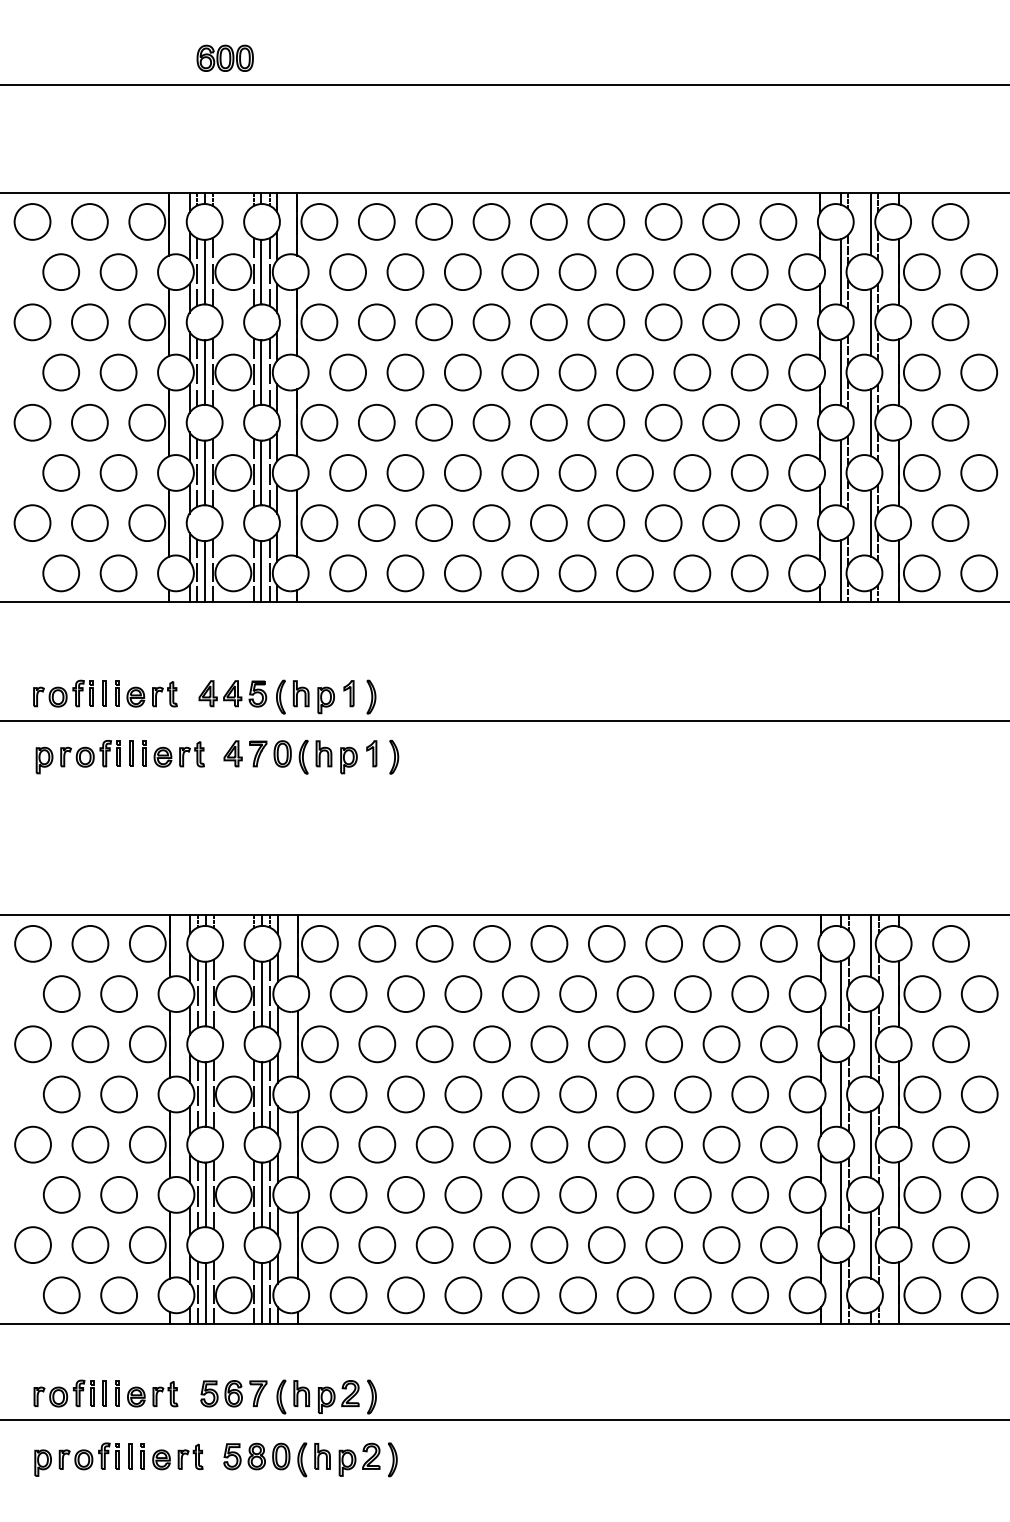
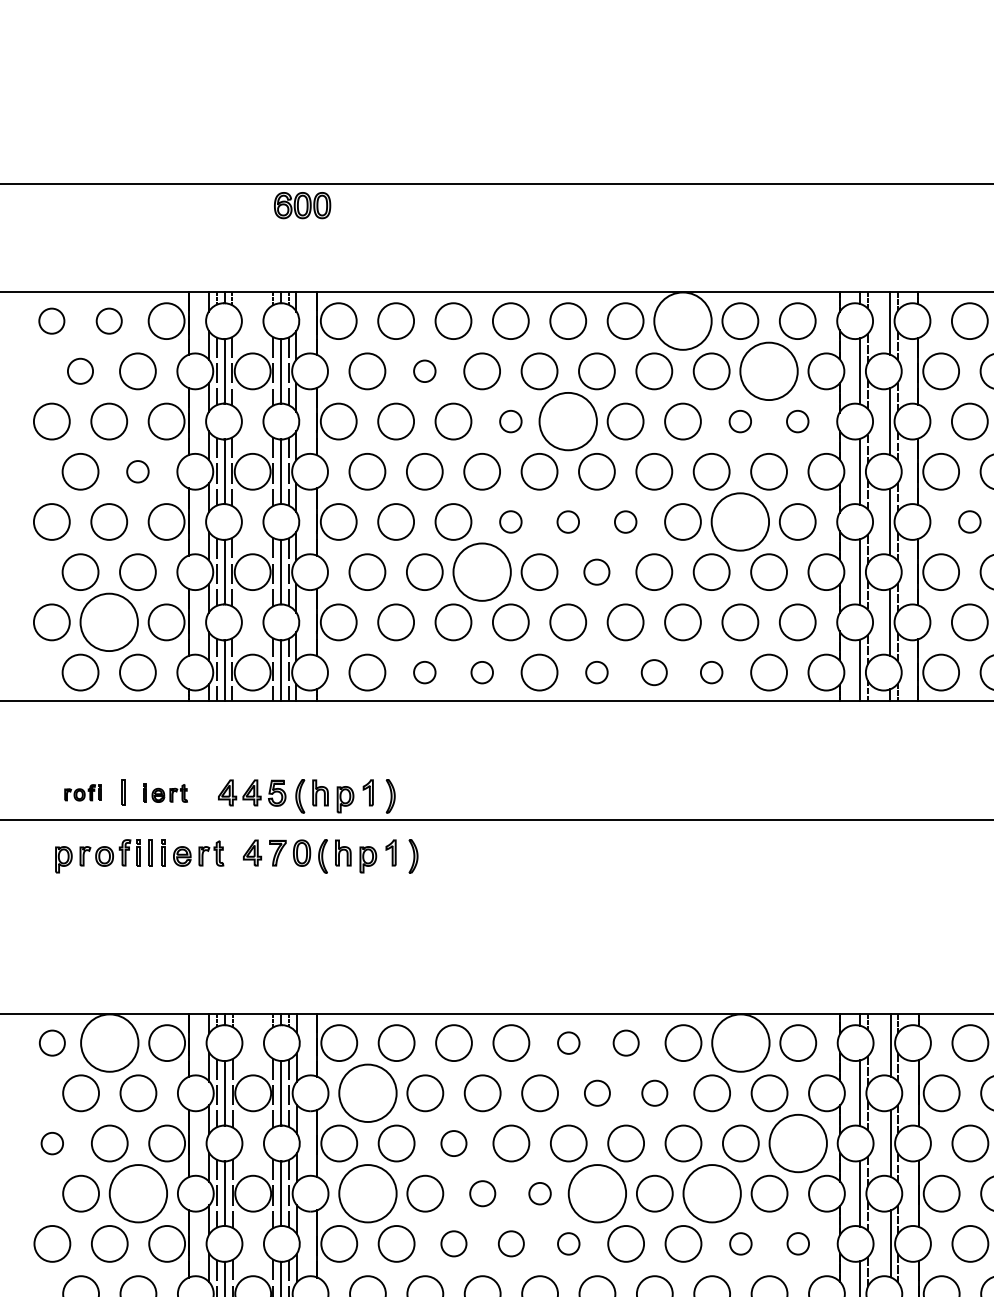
part: (224, 57) -> (301, 204), moved
circle: (32, 221) -> (51, 320), size x0.7
circle: (89, 221) -> (108, 320), size x0.7
circle: (663, 221) -> (682, 320), size x1.6
circle: (60, 271) -> (79, 370), size x0.7
circle: (405, 271) -> (424, 370), size x0.6
circle: (749, 272) -> (768, 371), size x1.6
circle: (491, 322) -> (510, 421), size x0.6
circle: (548, 322) -> (567, 421), size x1.6
circle: (720, 322) -> (739, 421), size x0.6
circle: (778, 322) -> (797, 421), size x0.6
circle: (118, 372) -> (137, 471), size x0.6
circle: (491, 422) -> (510, 521), size x0.6
circle: (548, 422) -> (567, 521), size x0.6
circle: (606, 422) -> (625, 521), size x0.6
circle: (720, 422) -> (739, 521), size x1.6
circle: (950, 422) -> (969, 521), size x0.6
circle: (462, 472) -> (481, 571), size x1.6
circle: (577, 472) -> (596, 571), size x0.7
circle: (89, 523) -> (108, 622), size x1.6
circle: (405, 573) -> (424, 672), size x0.6
circle: (462, 573) -> (481, 672), size x0.6
circle: (577, 573) -> (596, 672), size x0.6
circle: (634, 573) -> (653, 672), size x0.7
circle: (692, 573) -> (711, 672), size x0.6
part: (63, 693) -> (82, 792), size x0.6
part: (146, 693) -> (165, 792), size x0.7
circle: (32, 943) -> (51, 1042), size x0.7
circle: (90, 943) -> (109, 1042), size x1.6
circle: (549, 943) -> (568, 1042), size x0.6
circle: (606, 943) -> (625, 1042), size x0.7
circle: (721, 943) -> (740, 1042), size x1.6
circle: (577, 993) -> (596, 1092), size x0.7
circle: (635, 993) -> (654, 1092), size x0.7
circle: (348, 994) -> (367, 1093), size x1.6
circle: (32, 1044) -> (51, 1143), size x0.6
circle: (434, 1044) -> (453, 1143), size x0.7
circle: (778, 1044) -> (797, 1143), size x1.6
circle: (119, 1094) -> (138, 1193), size x1.6
circle: (348, 1094) -> (367, 1193), size x1.6
circle: (463, 1094) -> (482, 1193), size x0.7
circle: (520, 1094) -> (539, 1193), size x0.6
circle: (578, 1094) -> (597, 1193), size x1.6
circle: (692, 1094) -> (711, 1193), size x1.6
circle: (434, 1144) -> (453, 1243), size x0.7
circle: (491, 1144) -> (510, 1243), size x0.7
circle: (549, 1144) -> (568, 1243), size x0.6
circle: (721, 1144) -> (740, 1243), size x0.6
circle: (778, 1144) -> (797, 1243), size x0.6

